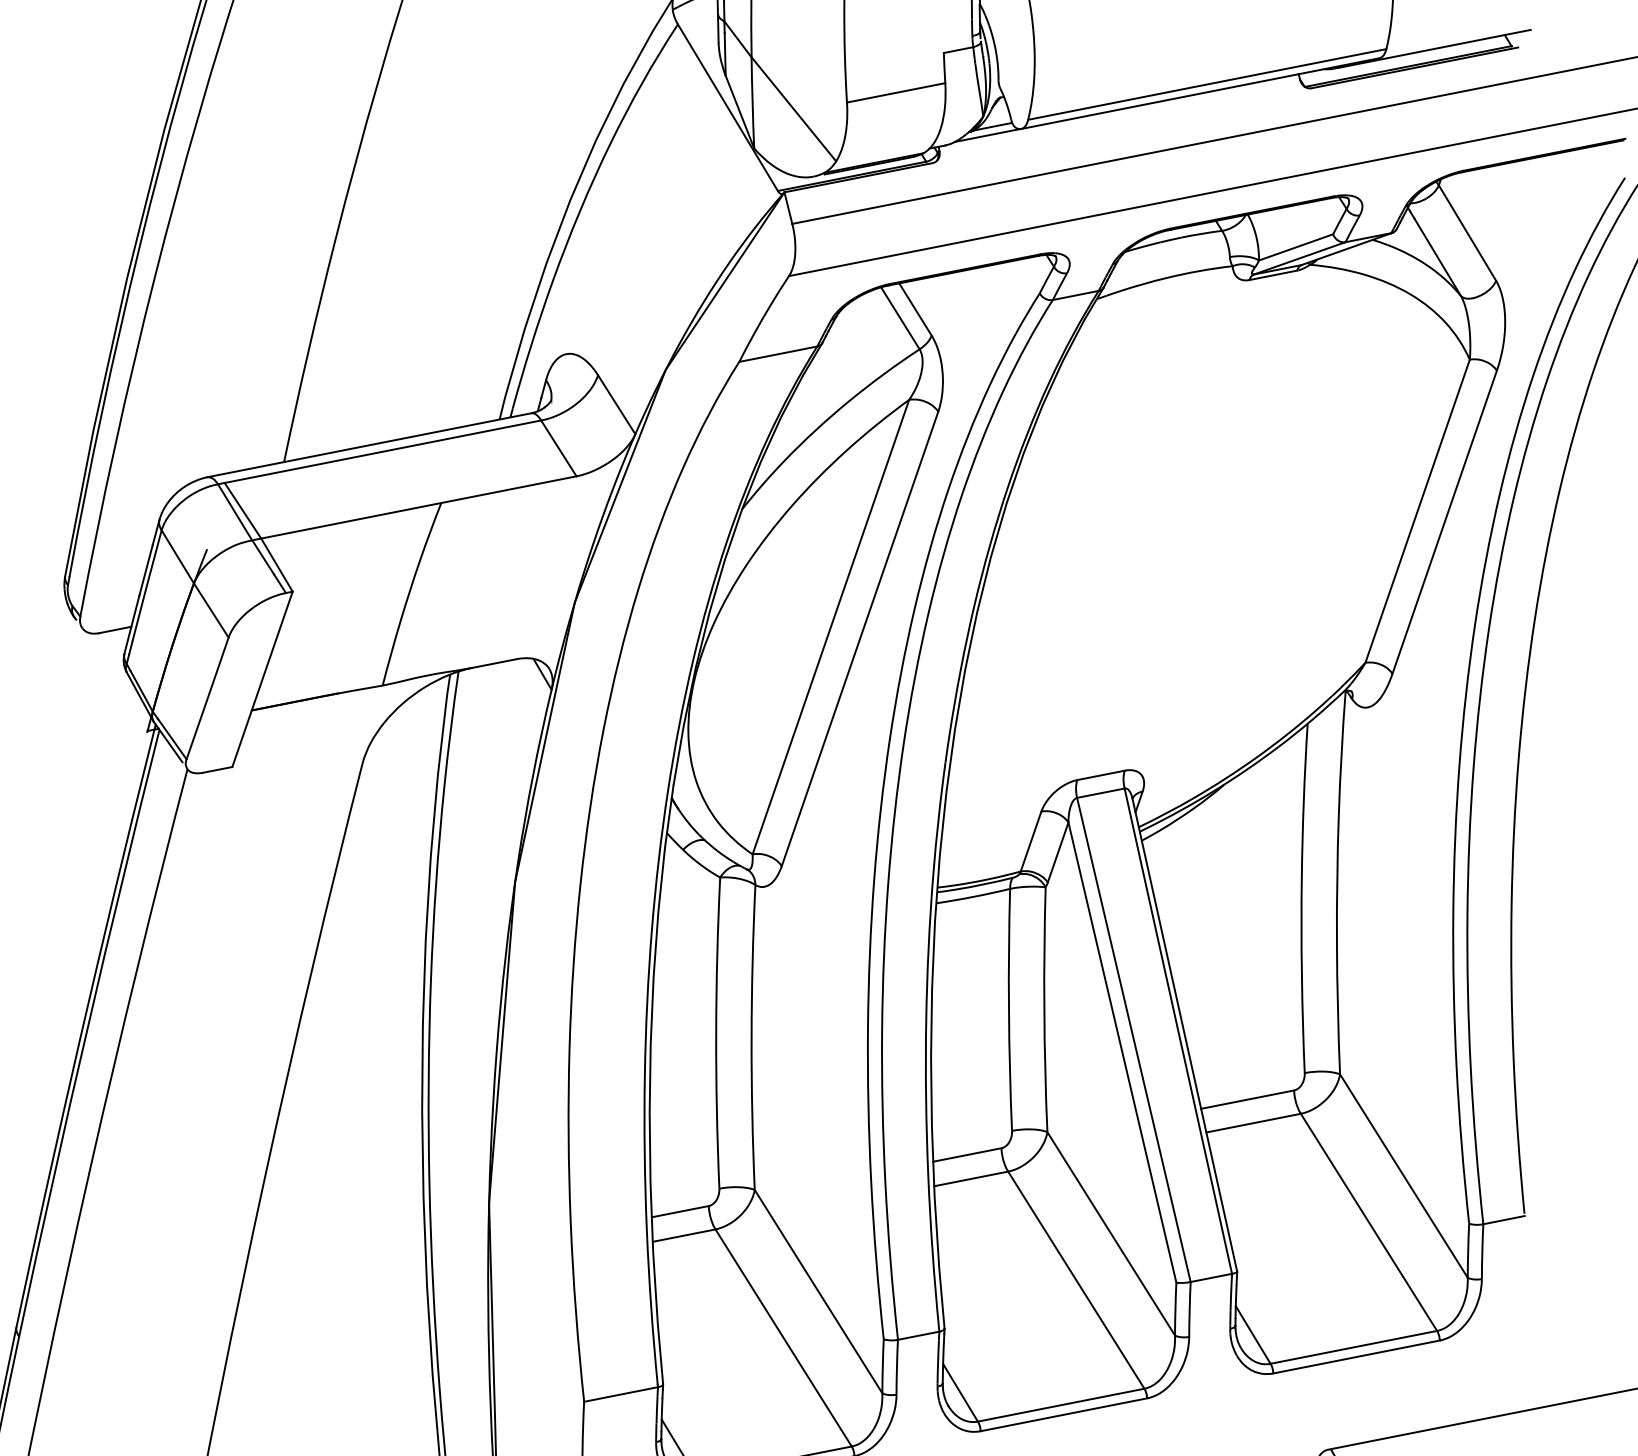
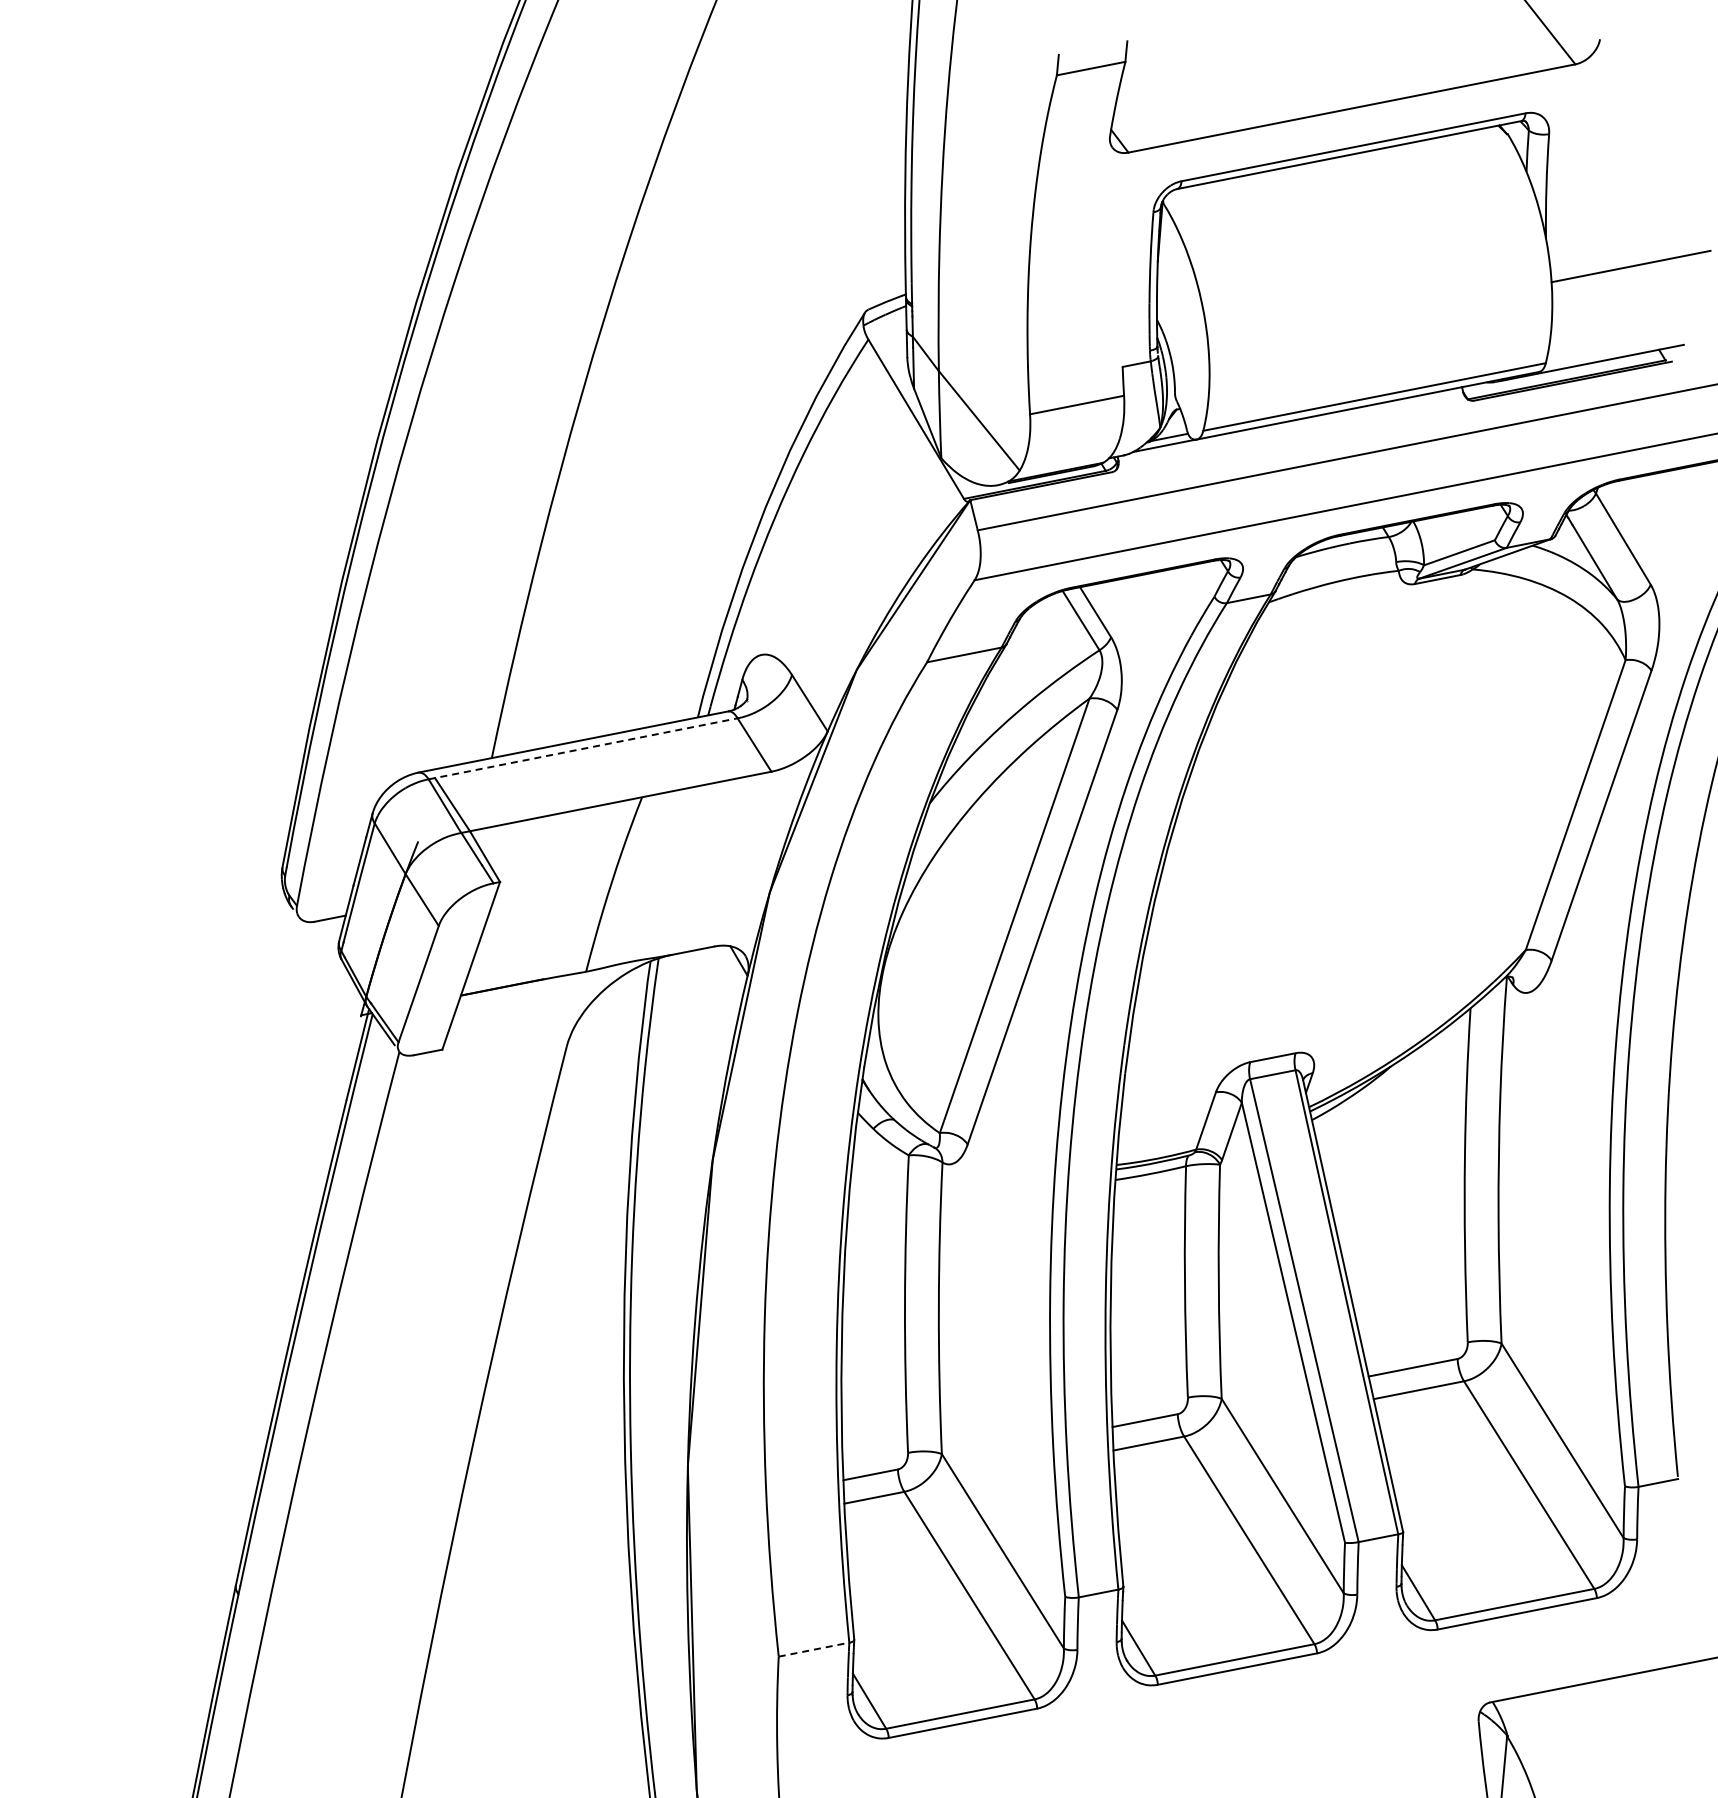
line: (379, 452) -> (583, 748), solid -> dashed
line: (621, 1394) -> (814, 1649), solid -> dashed

